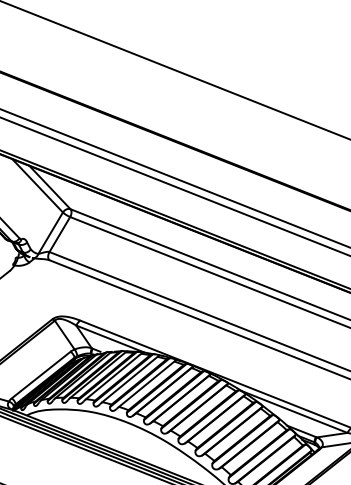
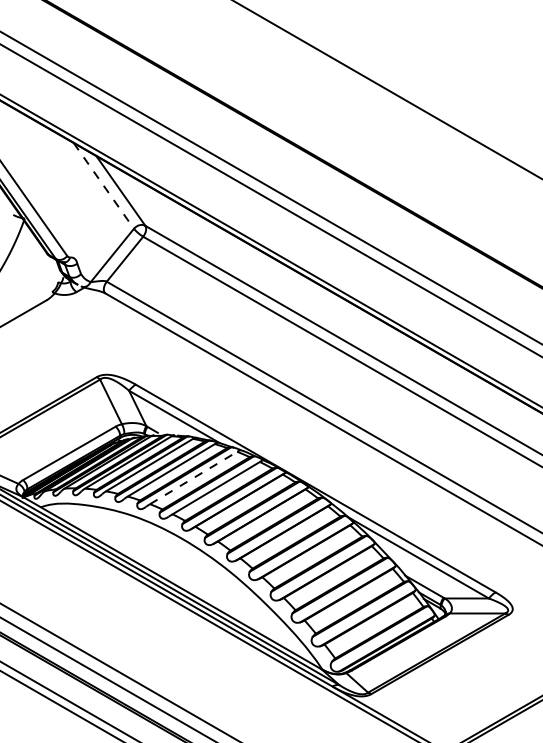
line: (38, 186) -> (104, 186), solid -> dashed
line: (129, 379) -> (193, 477), solid -> dashed

